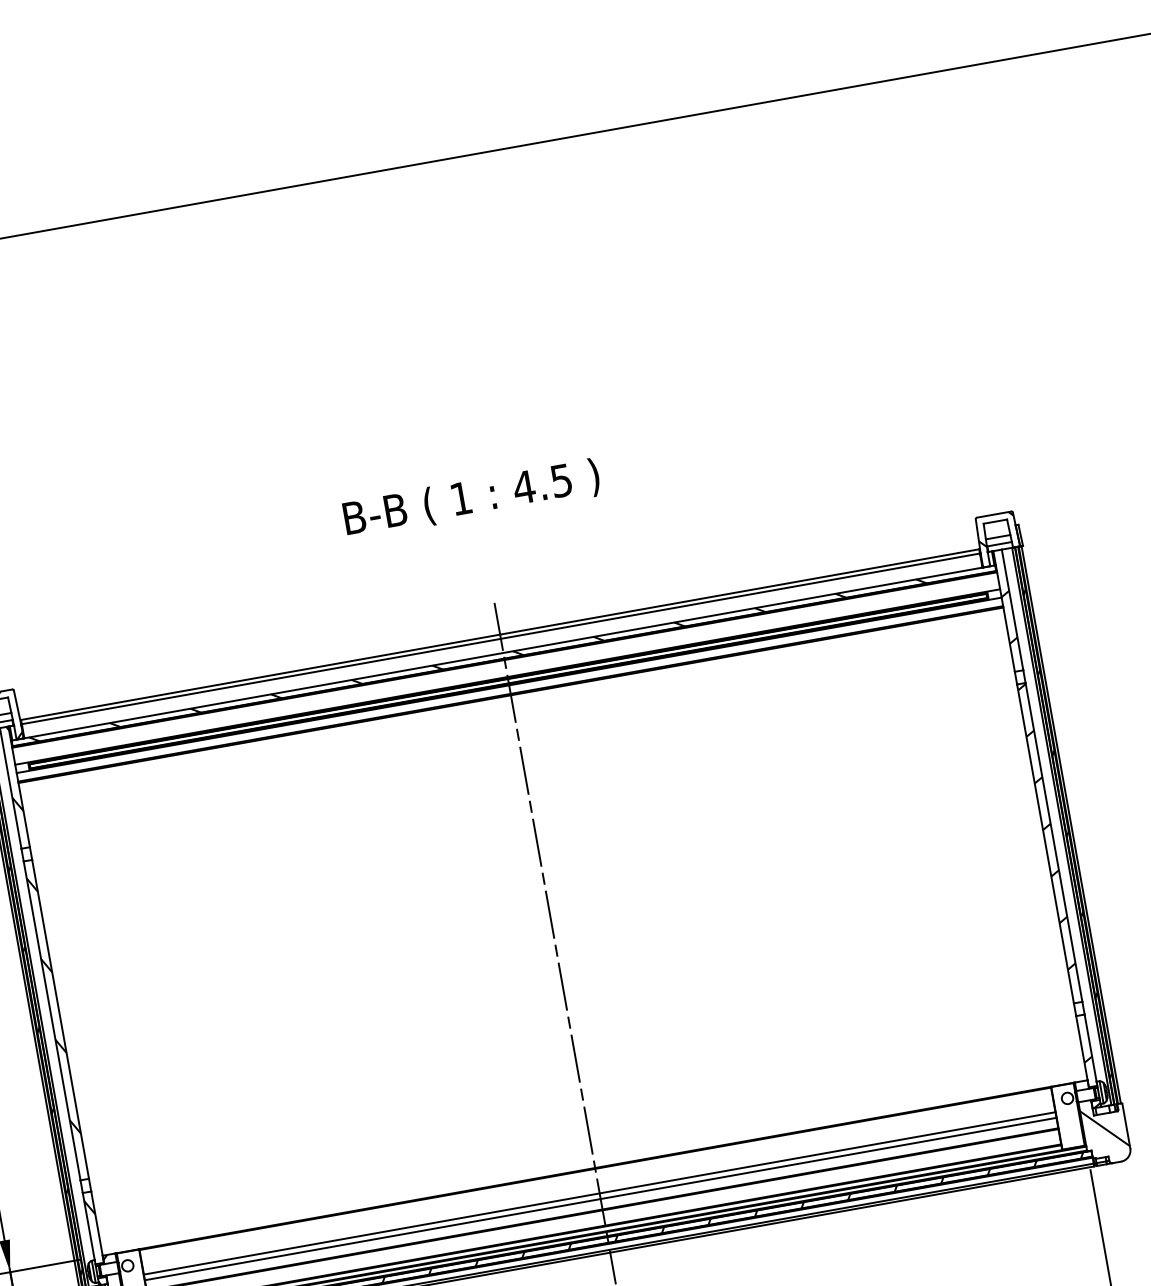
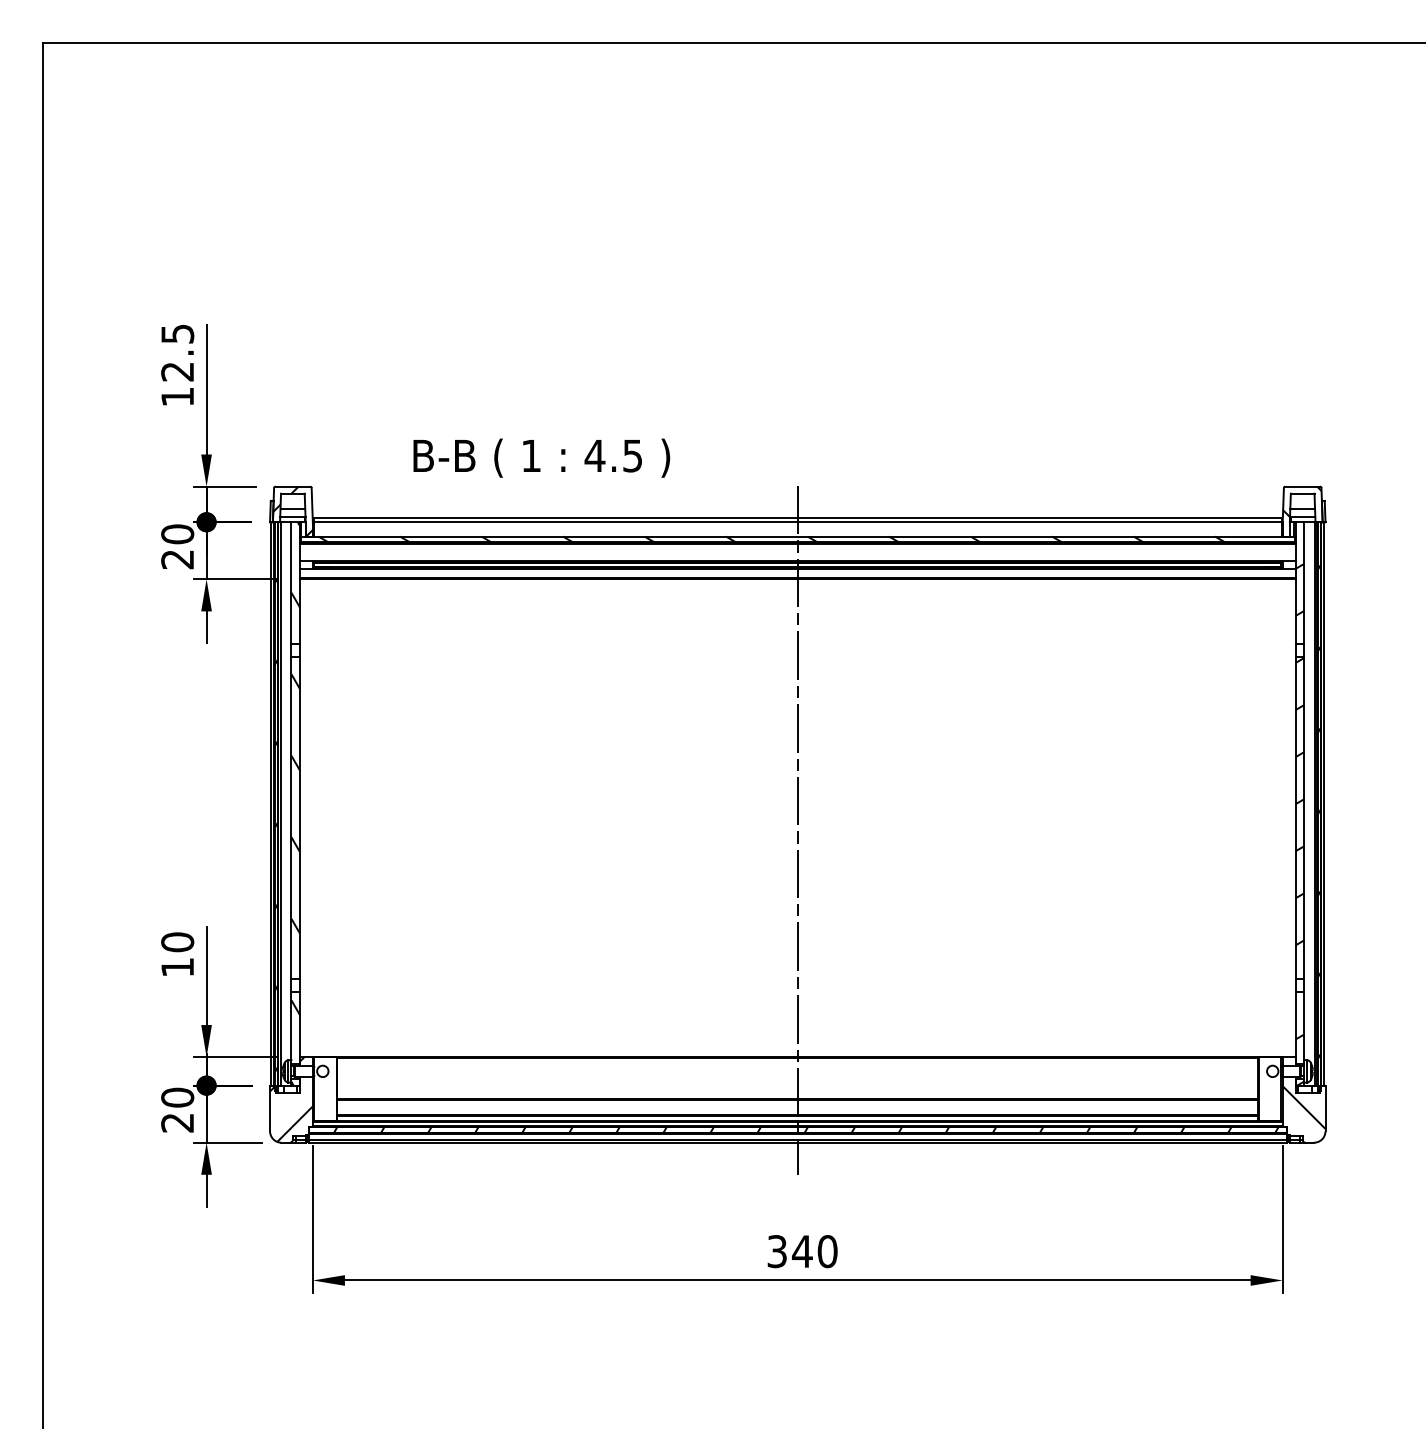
text: (471, 498) -> (541, 457), moved
line: (599, 1193) -> (797, 1082), removed
line: (600, 1199) -> (797, 1088), removed

